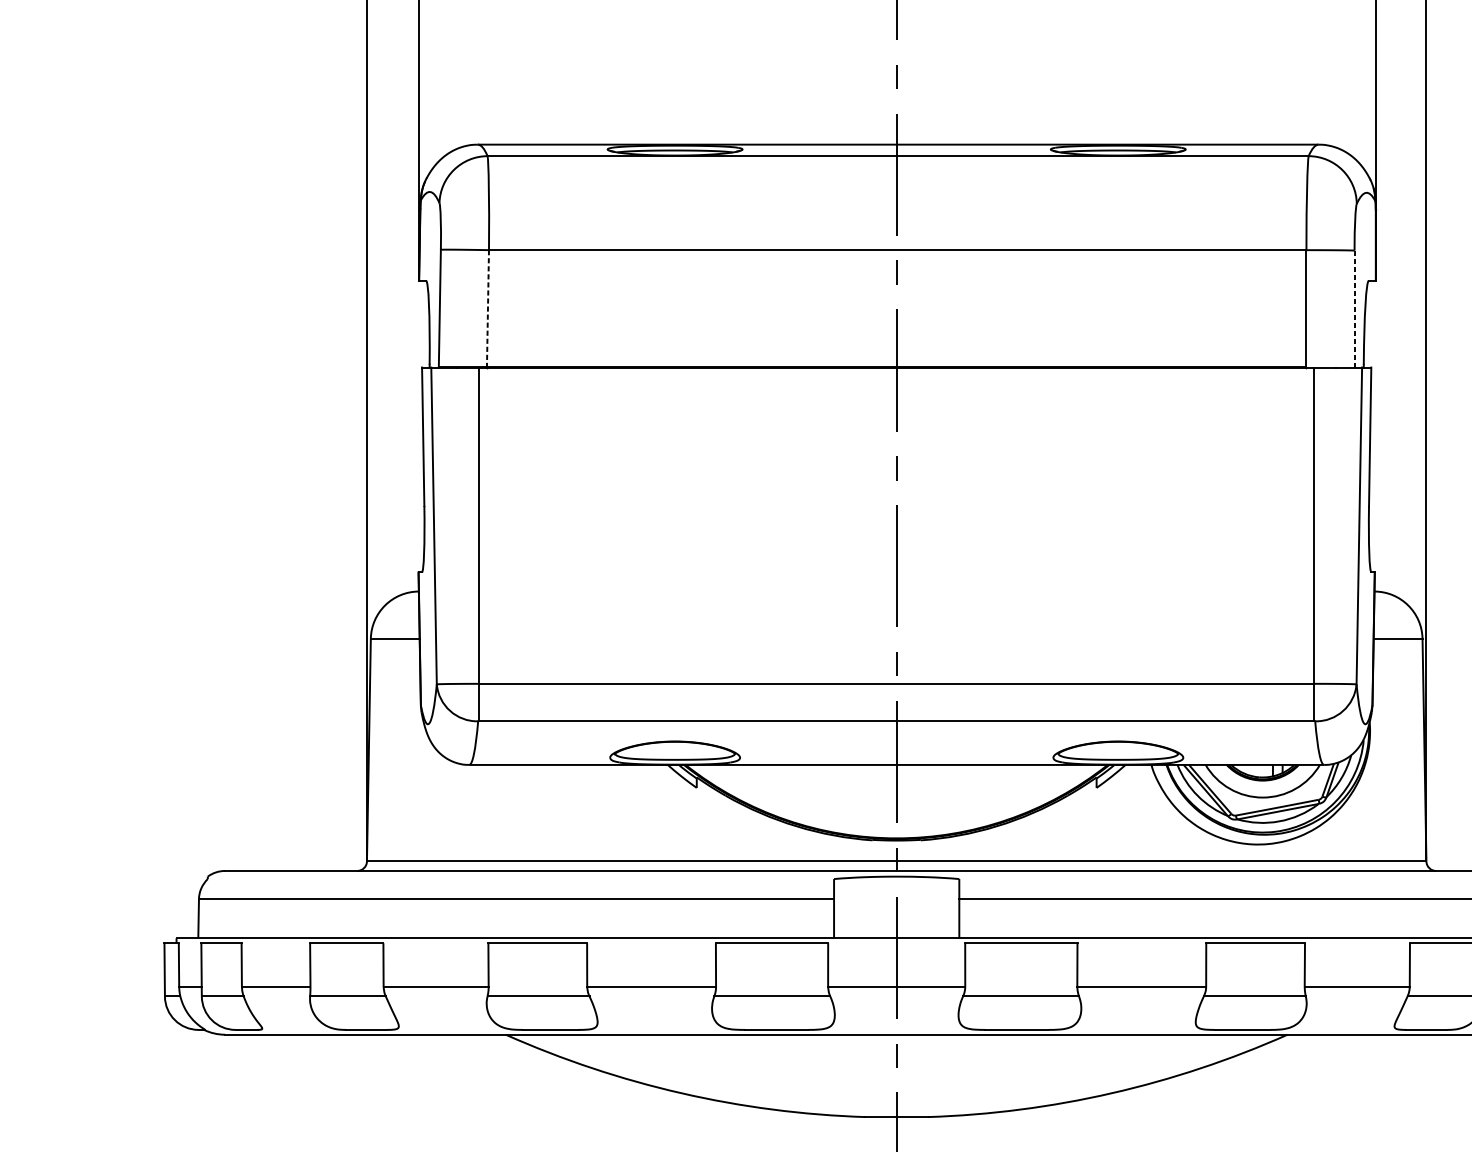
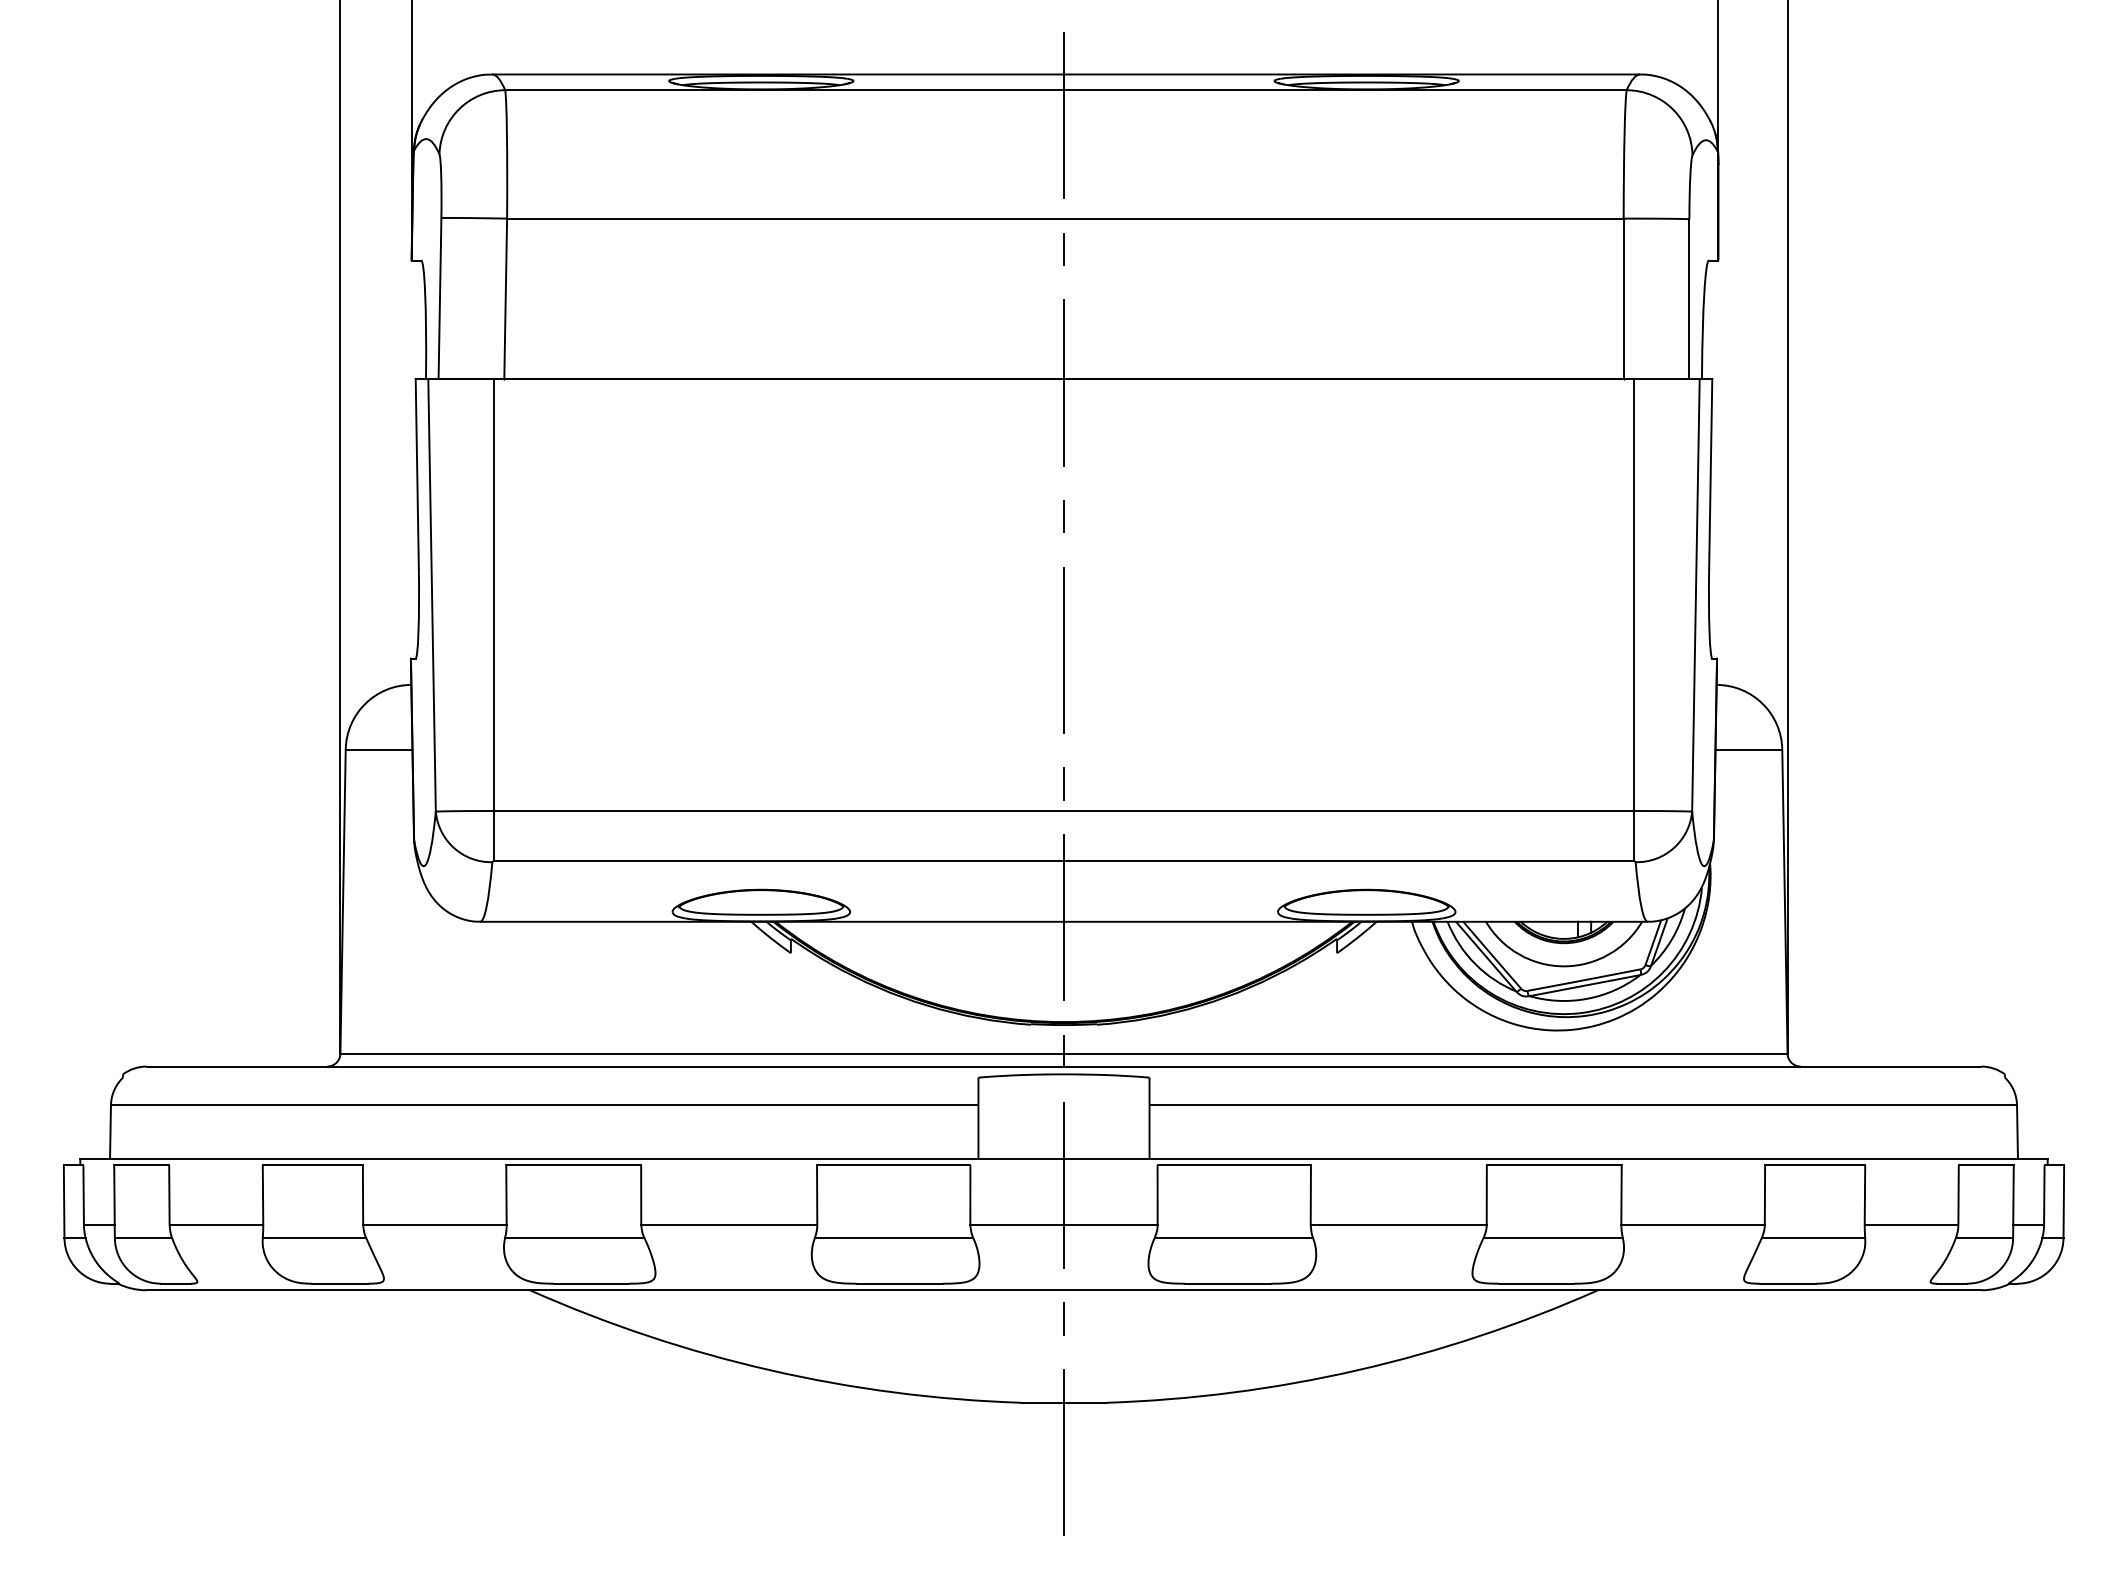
line: (487, 309) -> (505, 299), dashed -> solid
line: (1354, 309) -> (1689, 299), dashed -> solid

